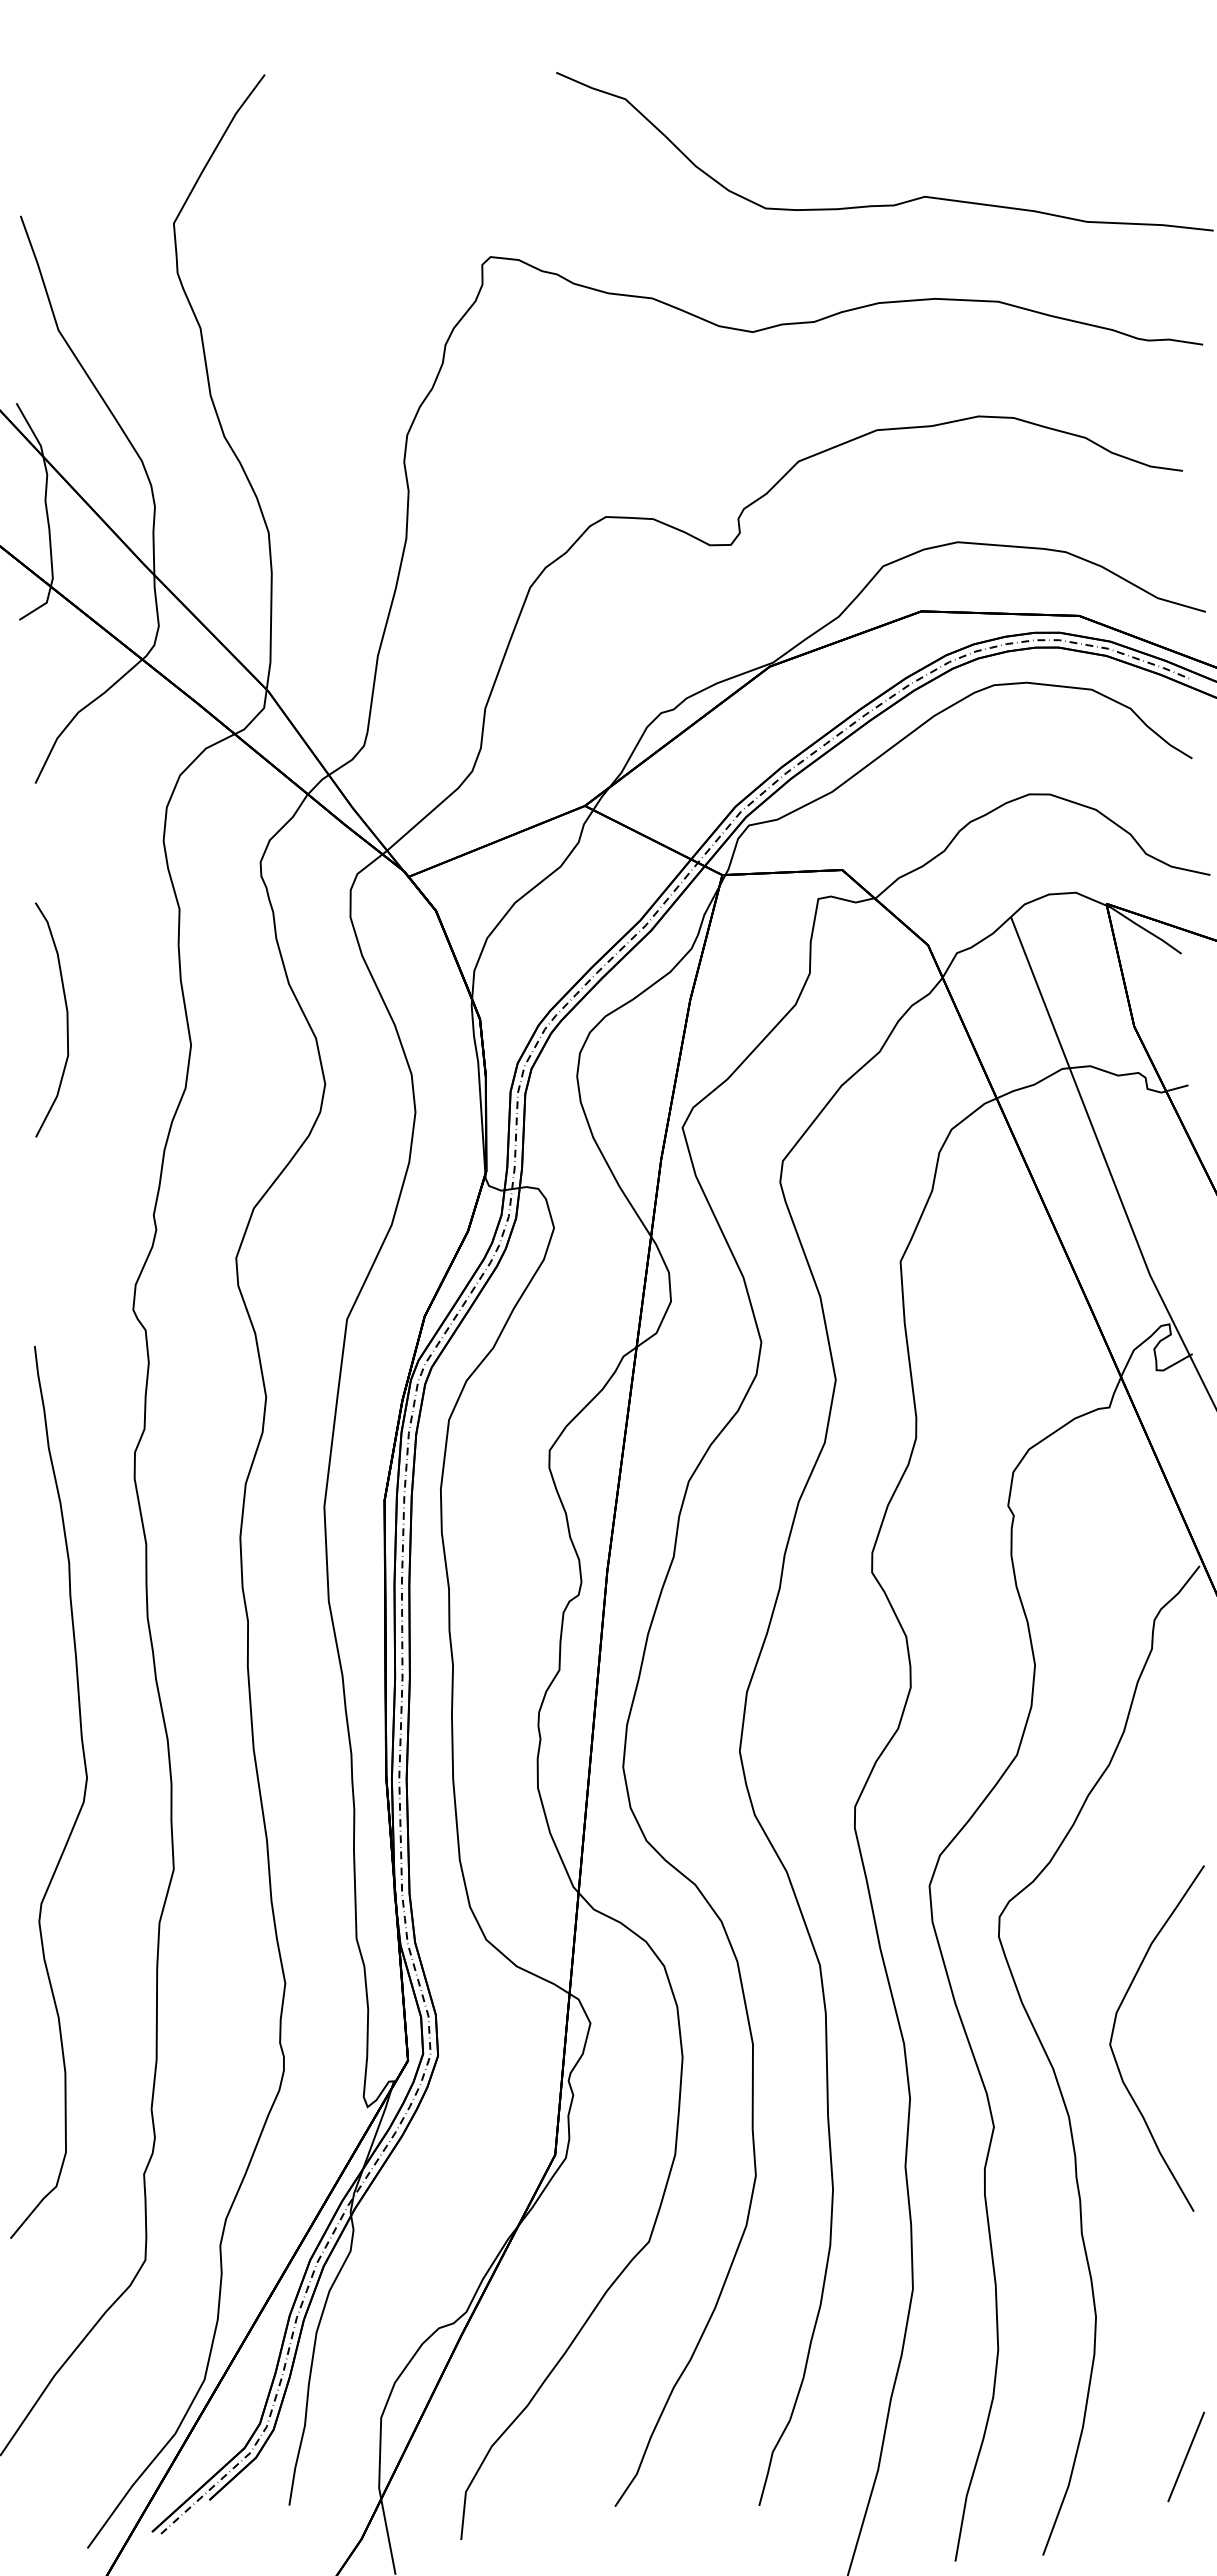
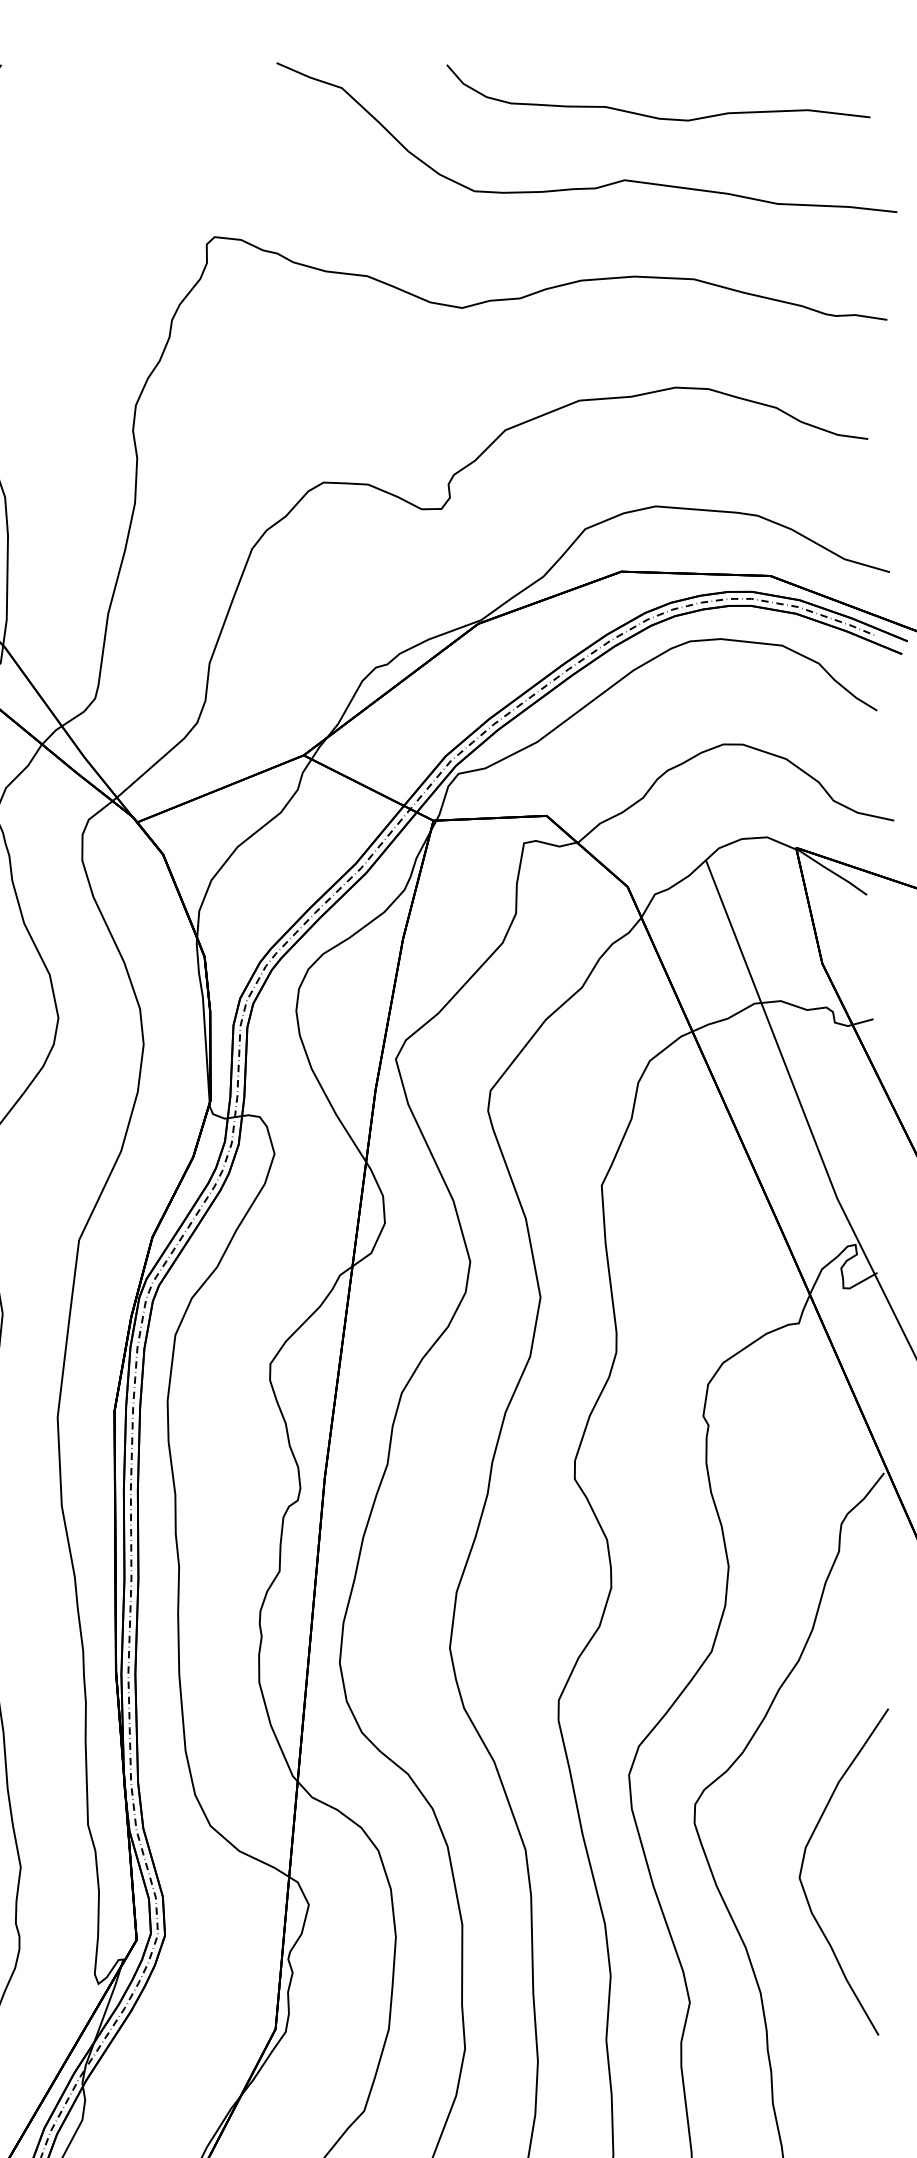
curve: (957, 129) -> (655, 116), added
curve: (1114, 2029) -> (803, 1863), moved

